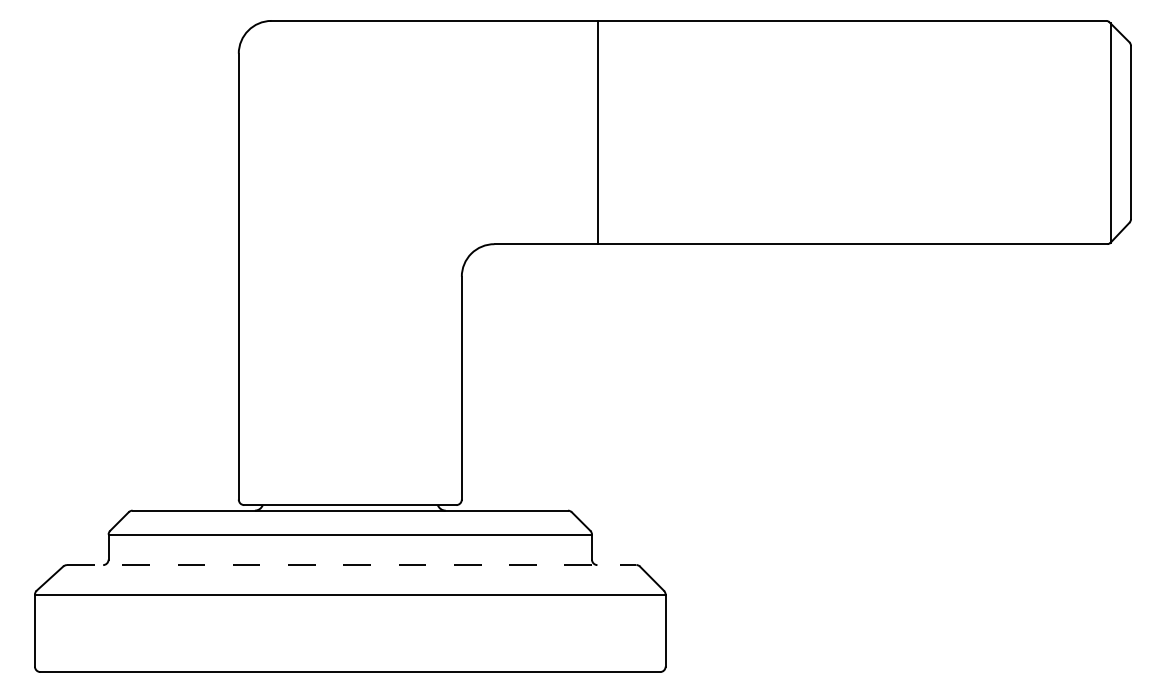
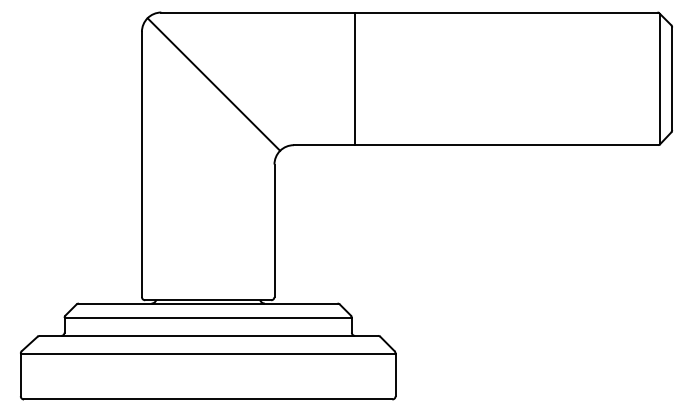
line: (359, 142) -> (213, 84), added
line: (352, 564) -> (209, 335), dashed -> solid

